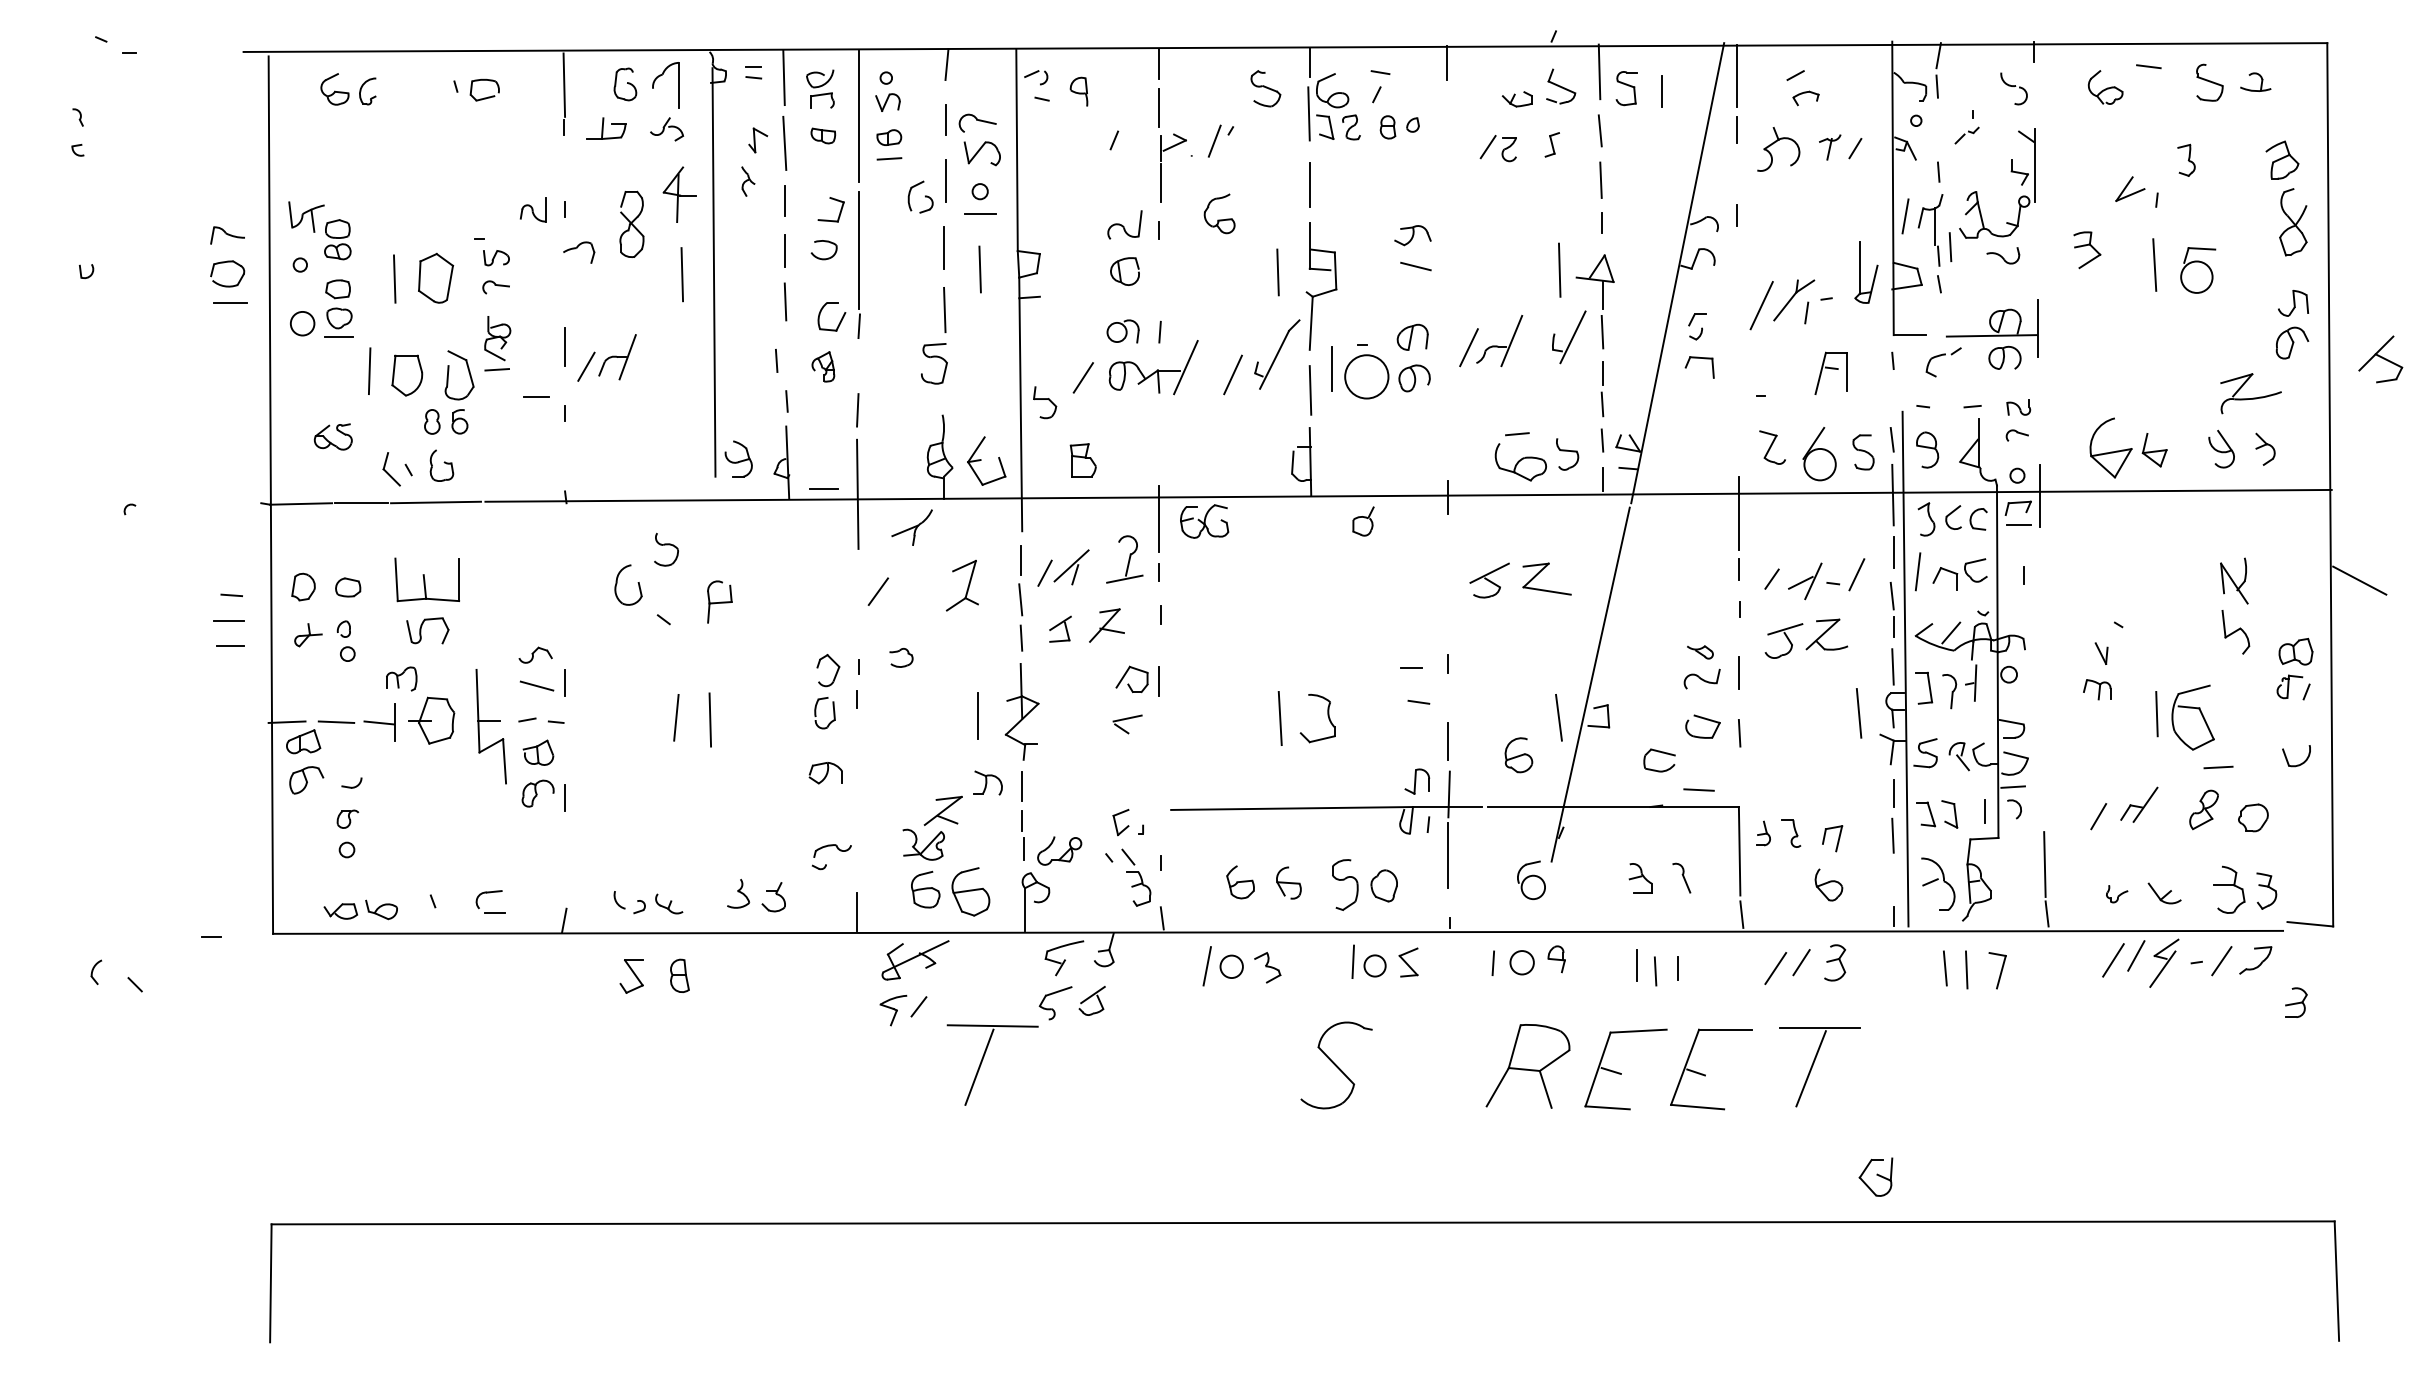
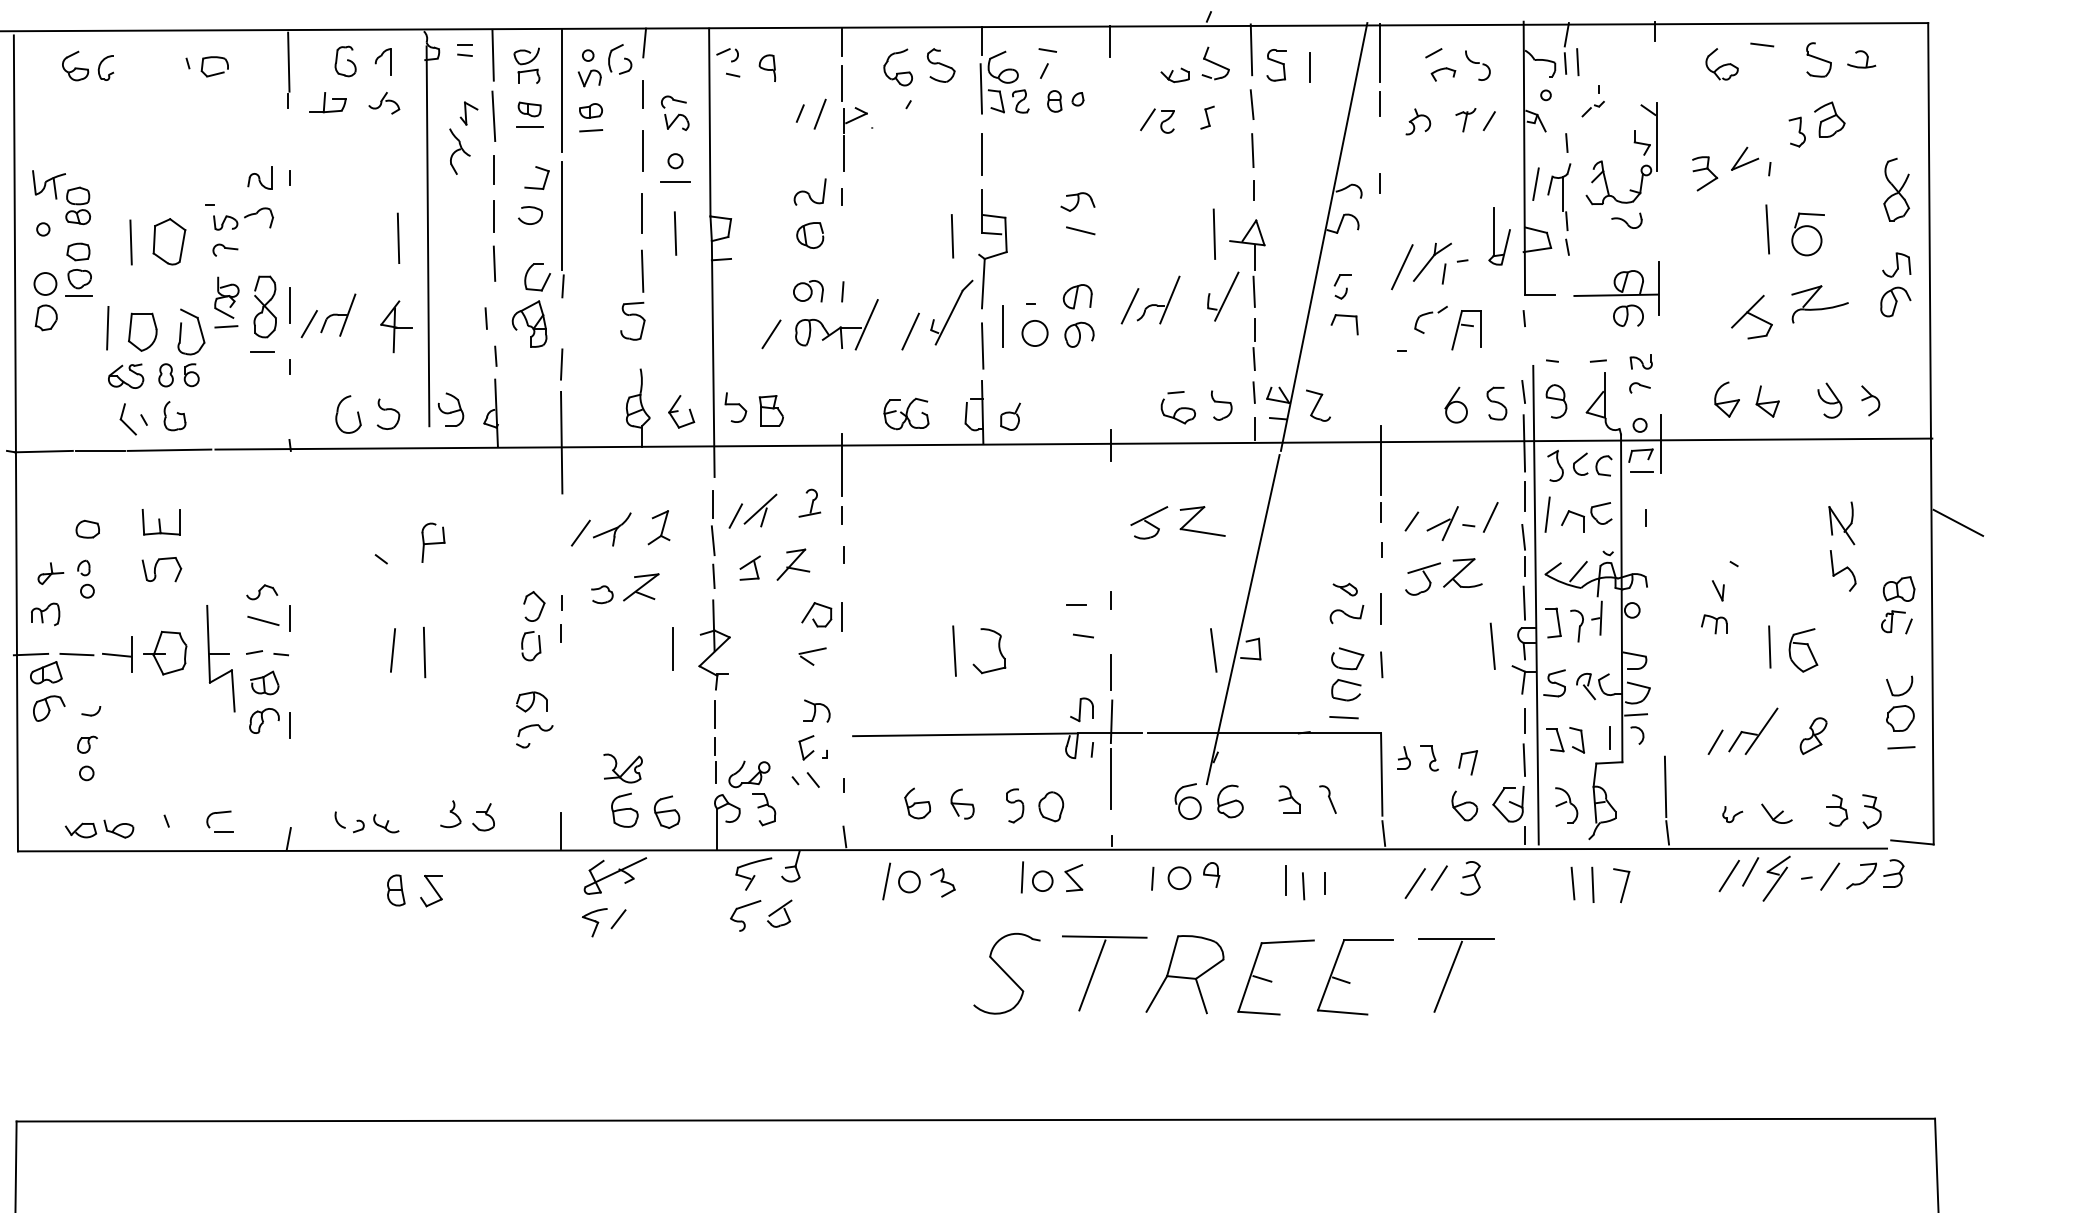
part: (665, 84) -> (382, 61), size x0.62
part: (2013, 88) -> (1477, 65), moved
part: (979, 140) -> (674, 113), size x0.71
line: (1214, 140) -> (819, 113), moved
part: (1778, 149) -> (1417, 121), size x0.62
part: (2282, 159) -> (1829, 119), moved
part: (748, 181) -> (460, 151), size x1.67
part: (679, 194) -> (395, 326), moved
part: (920, 196) -> (620, 58), moved
part: (1219, 213) -> (898, 67), moved
part: (631, 223) -> (264, 306), moved
line: (1950, 246) -> (1577, 61), moved
part: (2087, 250) -> (1705, 174), moved
part: (579, 252) -> (259, 217), moved
part: (1940, 356) -> (1428, 314), moved
part: (2380, 359) -> (1751, 317), moved
part: (823, 366) -> (529, 323), size x1.67
circle: (1366, 376) -> (1034, 333), size x0.62
part: (2250, 393) -> (1819, 304), moved
part: (1045, 402) -> (736, 407), moved
part: (332, 436) -> (125, 375), moved
part: (1772, 447) -> (1318, 405), moved
part: (2110, 447) -> (1726, 399), size x0.62
part: (1819, 453) -> (1456, 404), size x0.71
part: (1520, 456) -> (1177, 407), size x0.71
part: (986, 461) -> (681, 412), size x0.71
line: (823, 488) -> (529, 126), moved
part: (1204, 521) -> (906, 413), moved
part: (1363, 521) -> (1010, 416), moved
part: (911, 527) -> (611, 529), moved
part: (666, 549) -> (388, 413), moved
part: (1124, 559) -> (809, 503), size x0.62
part: (426, 579) -> (160, 521), size x0.62
part: (637, 582) -> (356, 412), moved
part: (962, 585) -> (659, 527), size x0.71
part: (303, 586) -> (46, 317), moved
part: (401, 678) -> (45, 613), moved
part: (2192, 717) -> (1802, 650), size x0.71
part: (1662, 753) -> (1349, 683), moved
part: (1518, 755) -> (1230, 801), moved
line: (2218, 767) -> (1901, 747), moved
part: (987, 782) -> (816, 710), moved
part: (2139, 804) -> (1753, 731), size x1.43
part: (942, 810) -> (640, 586), moved
part: (2253, 817) -> (1900, 718), moved
part: (826, 864) -> (529, 743), moved
part: (1345, 884) -> (1015, 805), size x0.71
part: (1938, 884) -> (1566, 805), size x0.71
part: (1138, 888) -> (764, 809), moved
part: (2229, 889) -> (1837, 810), size x0.71
part: (971, 891) -> (667, 811), size x0.71
part: (631, 976) -> (431, 891), moved
part: (2296, 1002) -> (1893, 873), moved
part: (982, 1062) -> (1095, 970), moved
part: (1875, 1176) -> (1508, 803), moved

